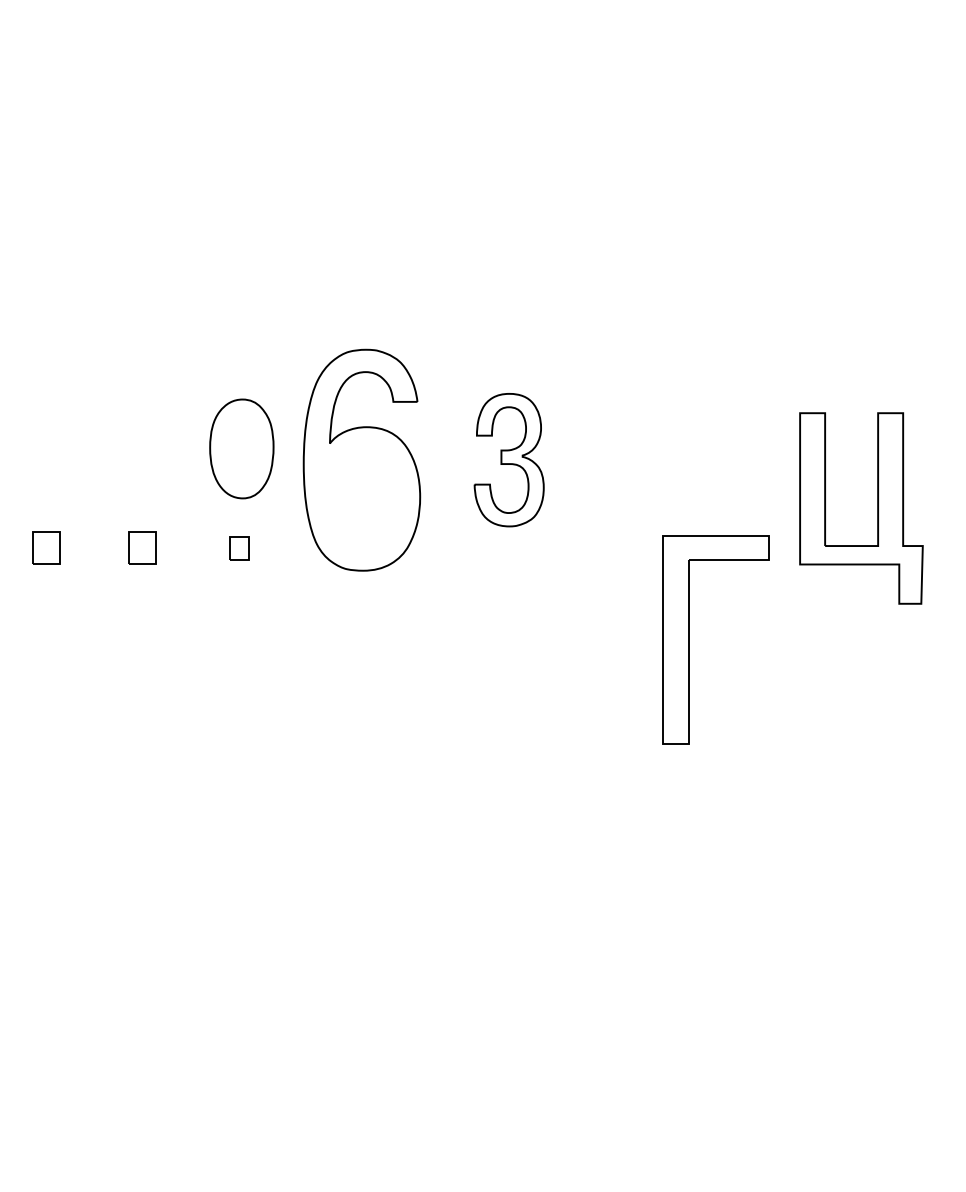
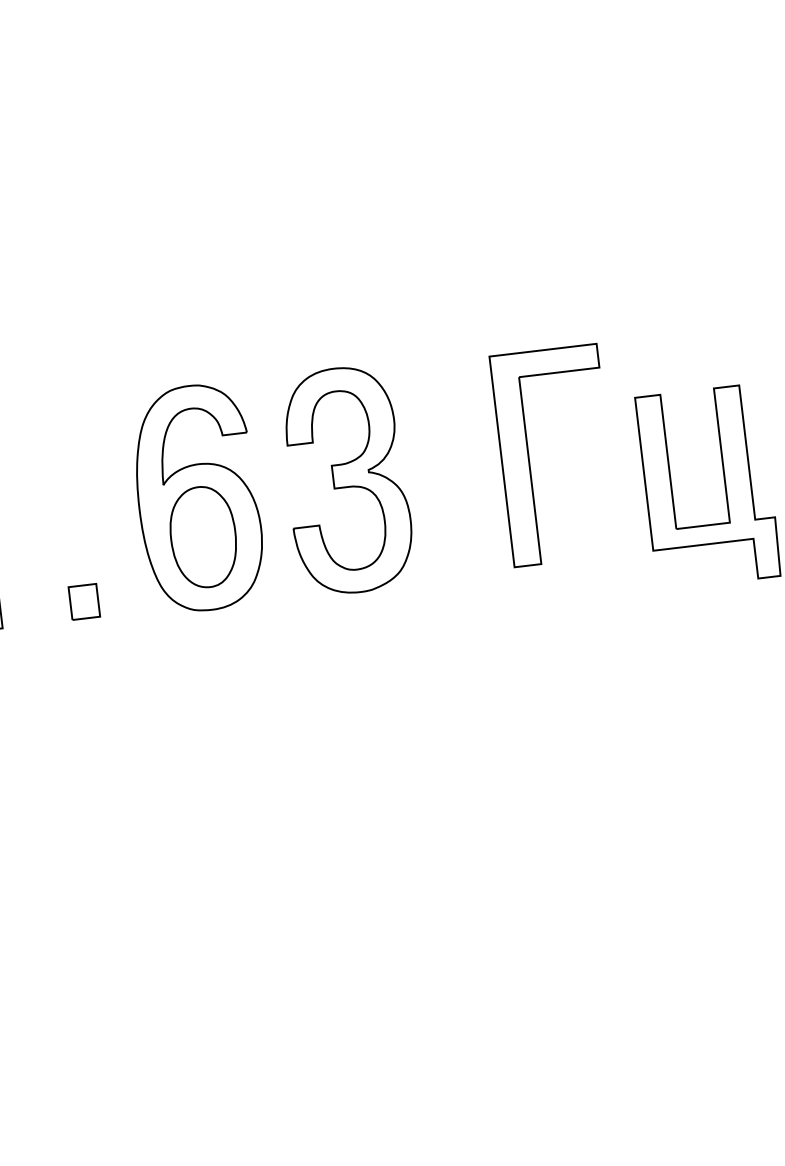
part: (241, 448) -> (203, 536), moved
part: (508, 459) -> (345, 479), size x1.67
part: (238, 547) -> (83, 601), size x1.43
part: (689, 639) -> (528, 457), moved

